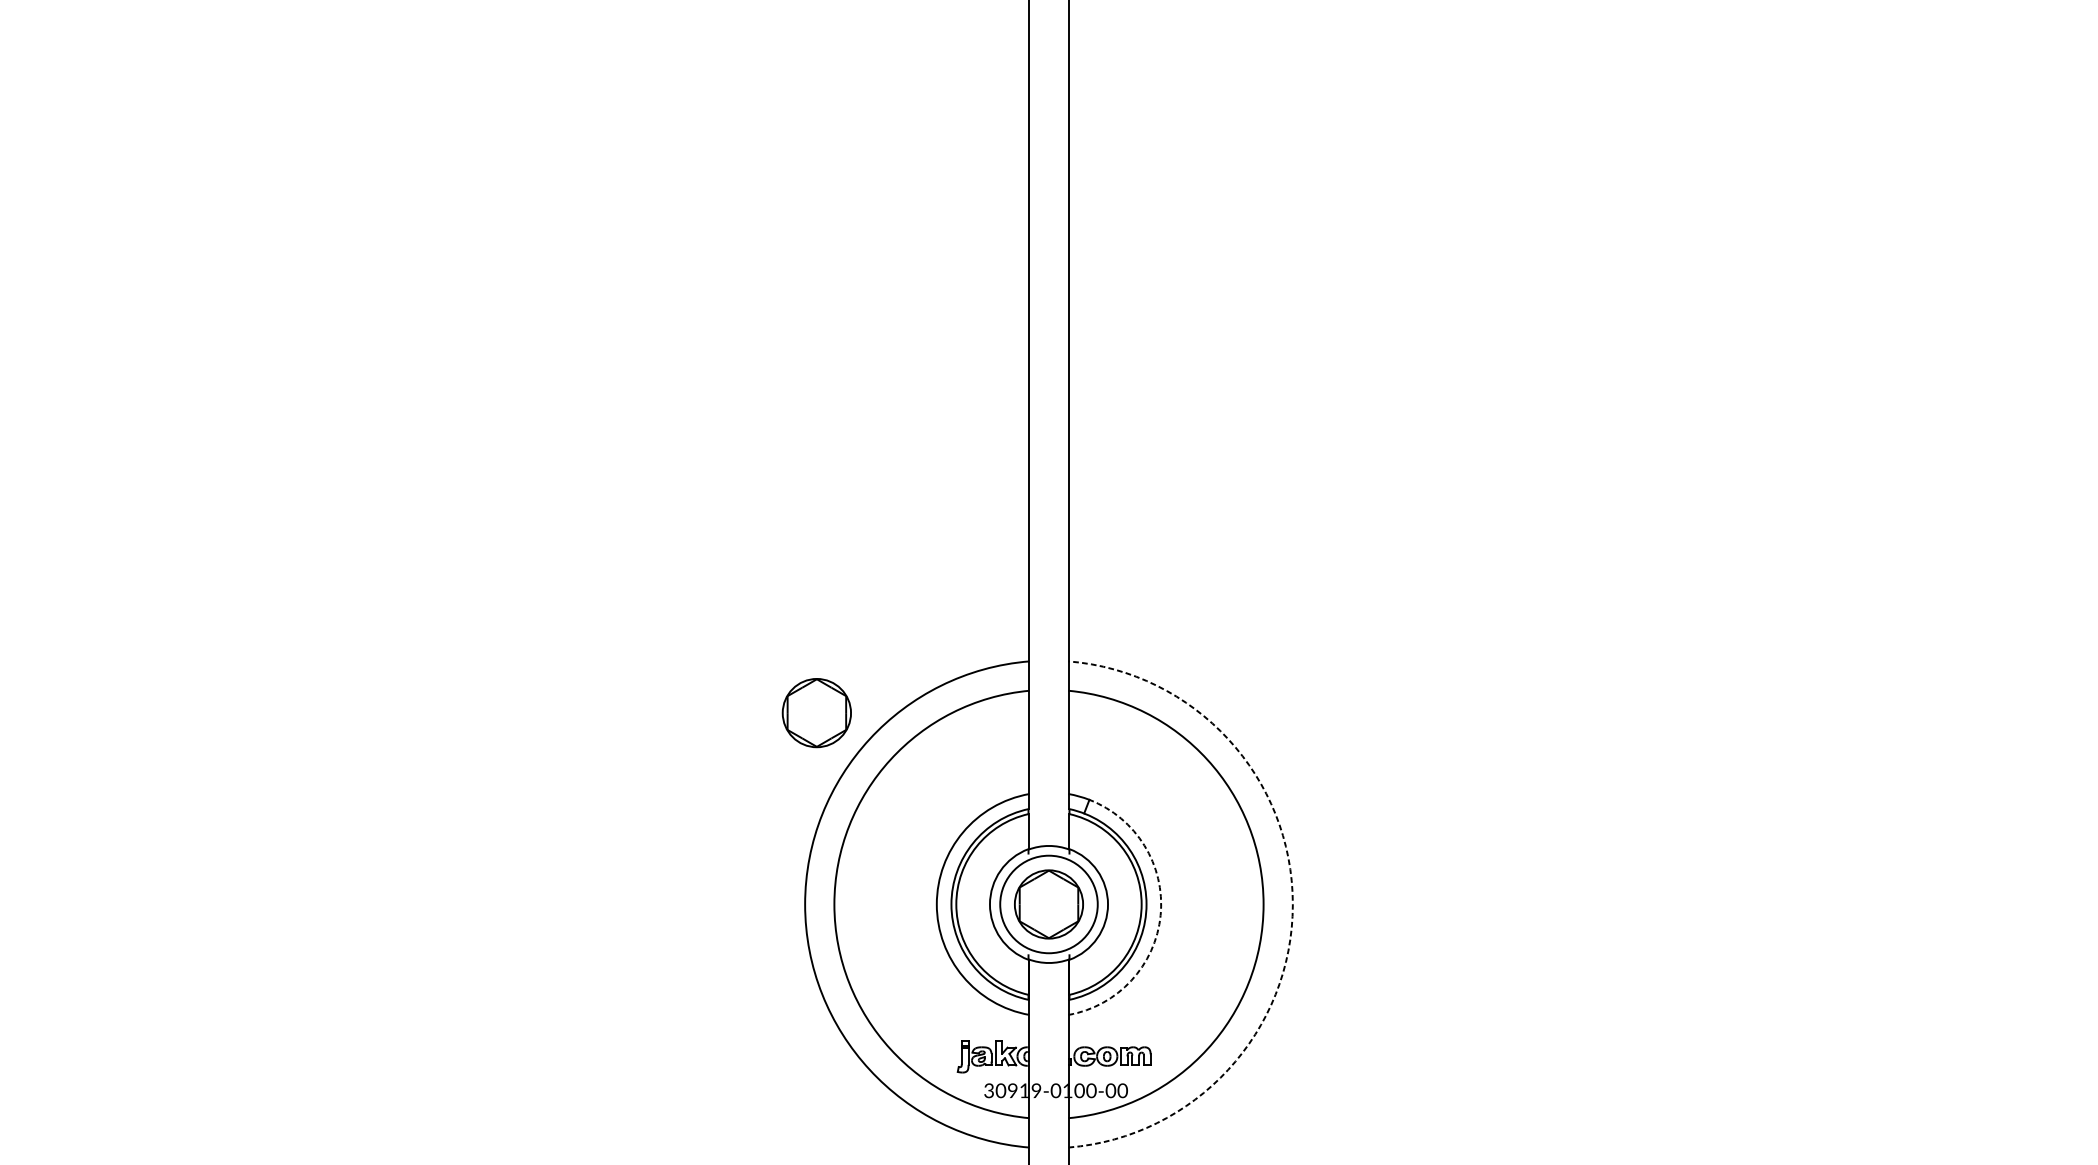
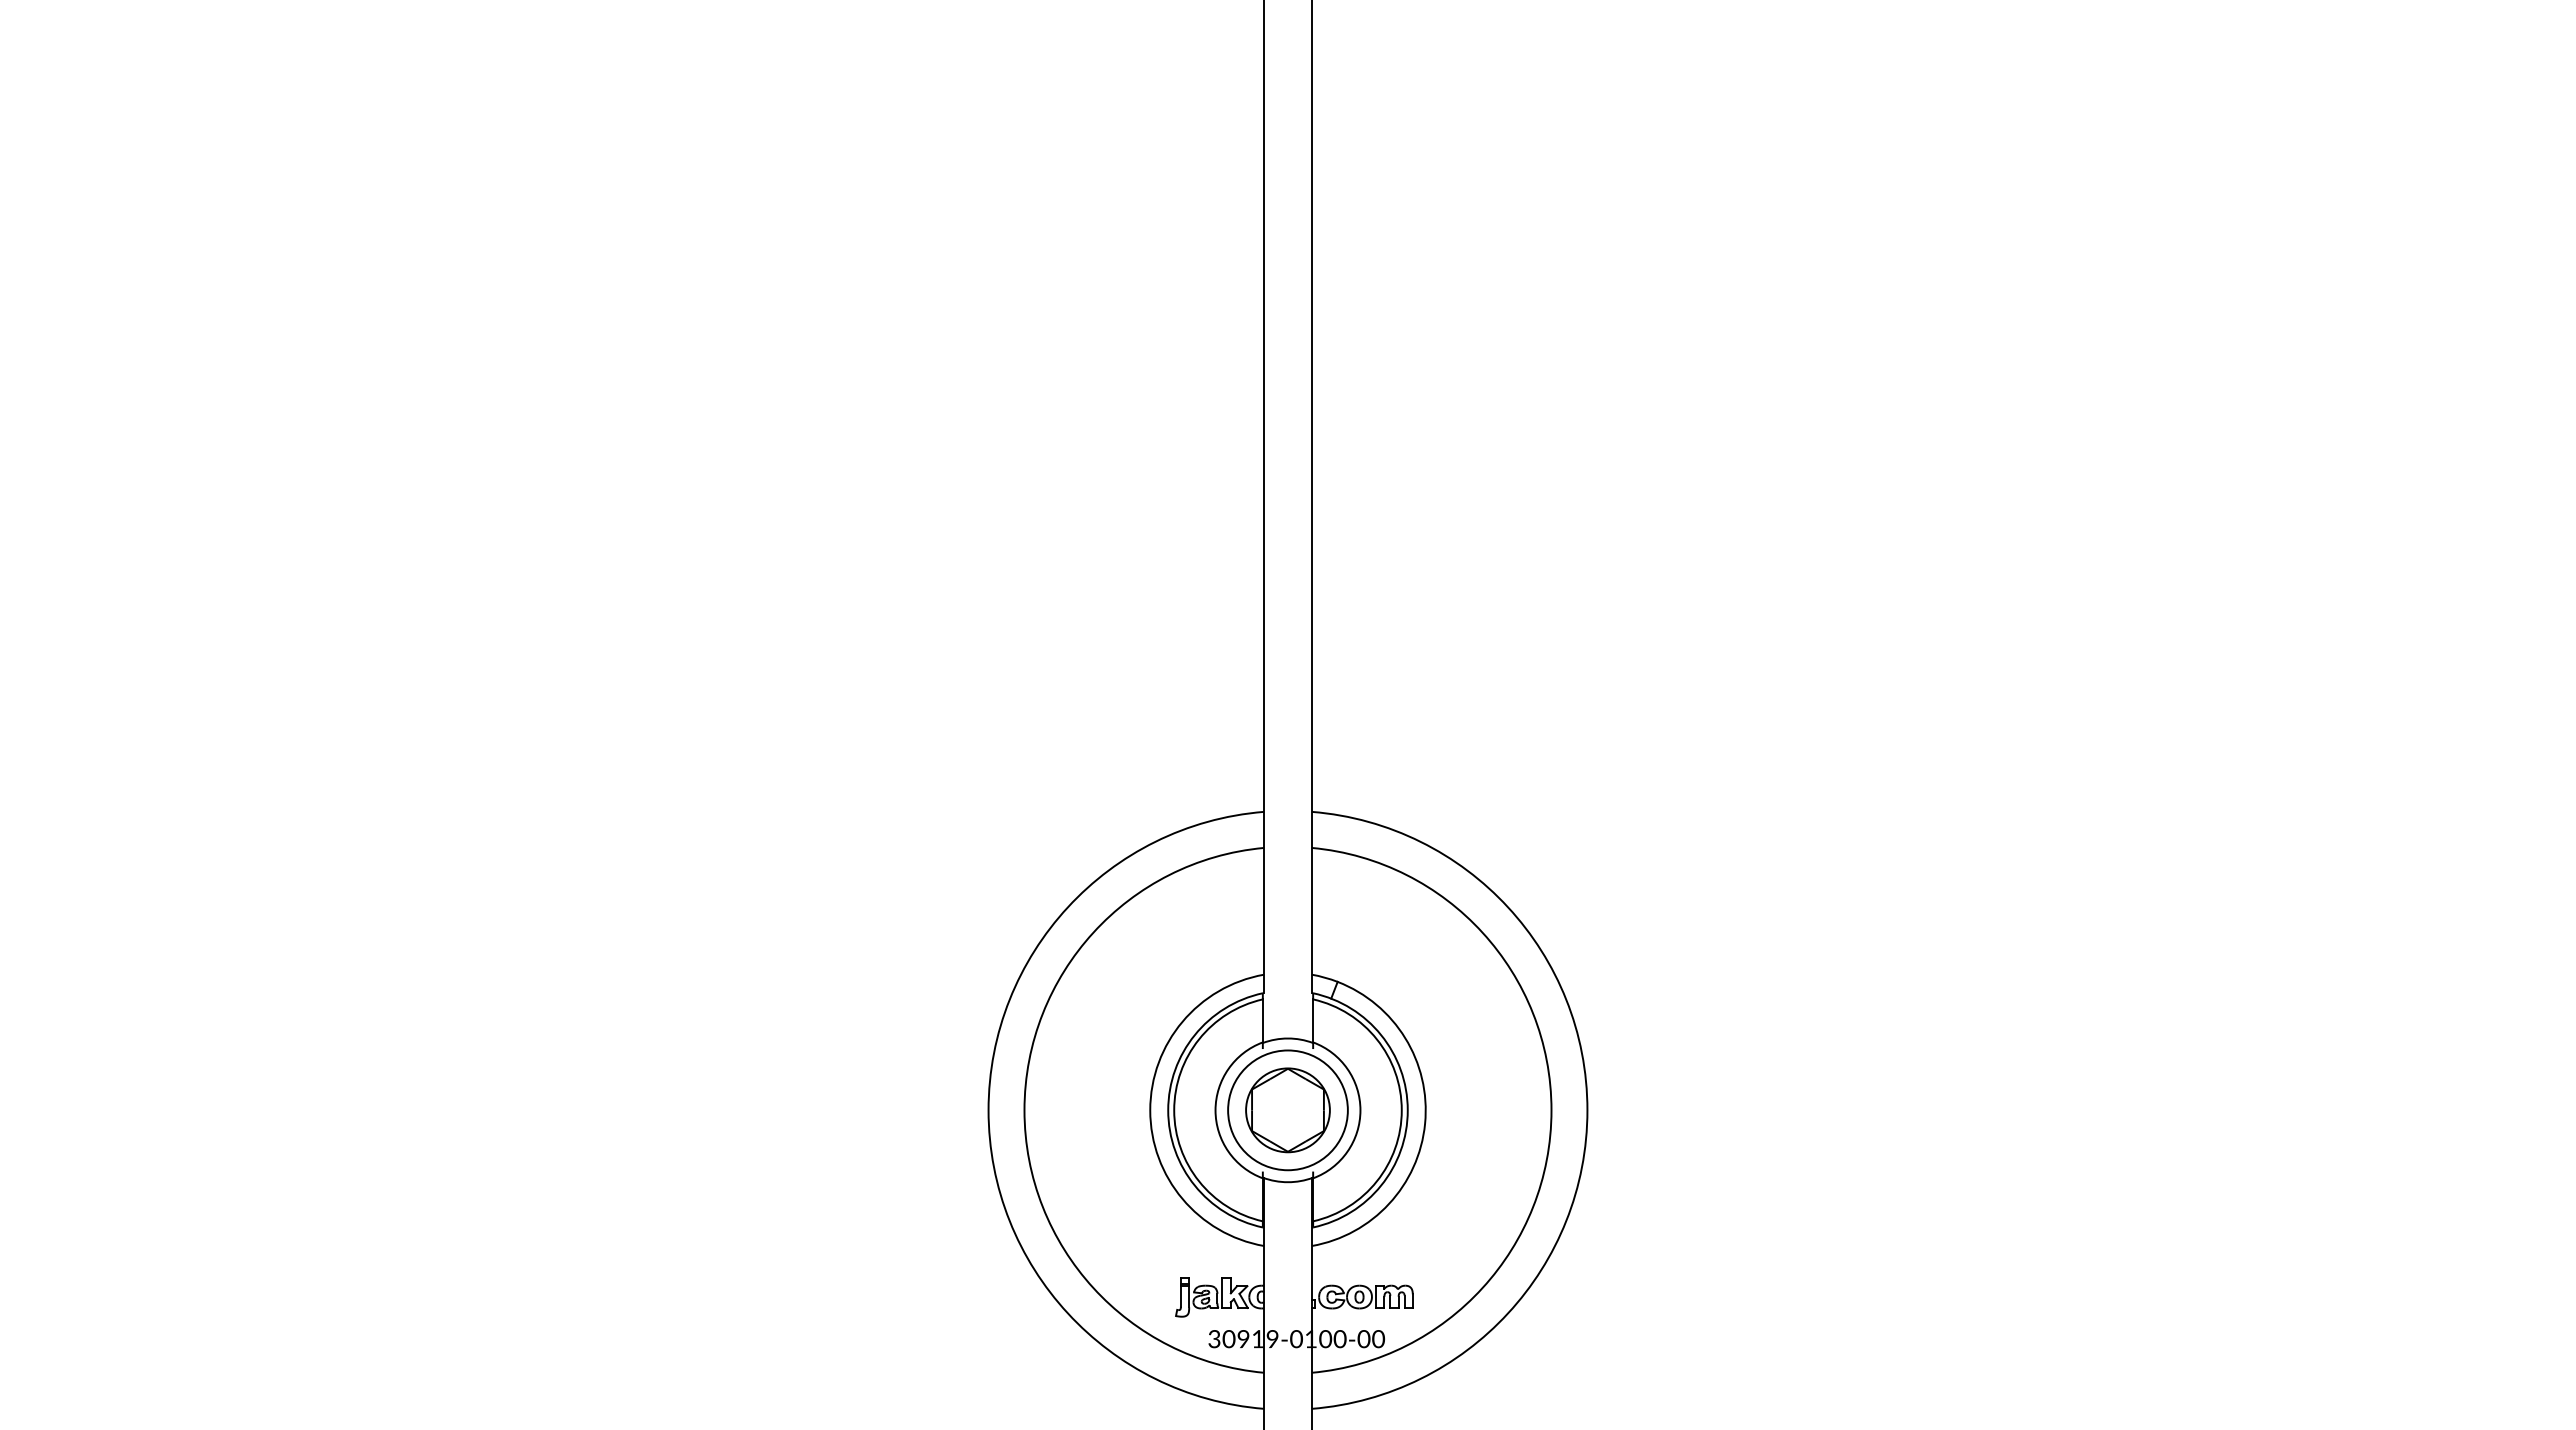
part: (816, 713) -> (1002, 875), removed
arc: (1292, 904) -> (1587, 1110), dashed -> solid
arc: (1160, 915) -> (1425, 1123), dashed -> solid

